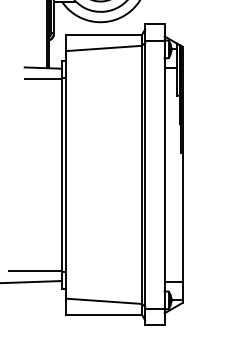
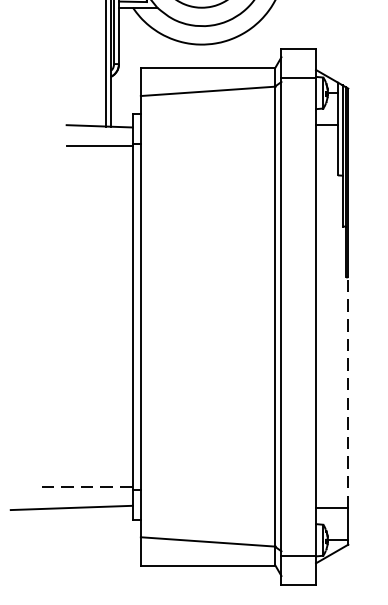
line: (182, 217) -> (347, 392), solid -> dashed
line: (35, 270) -> (85, 487), solid -> dashed

